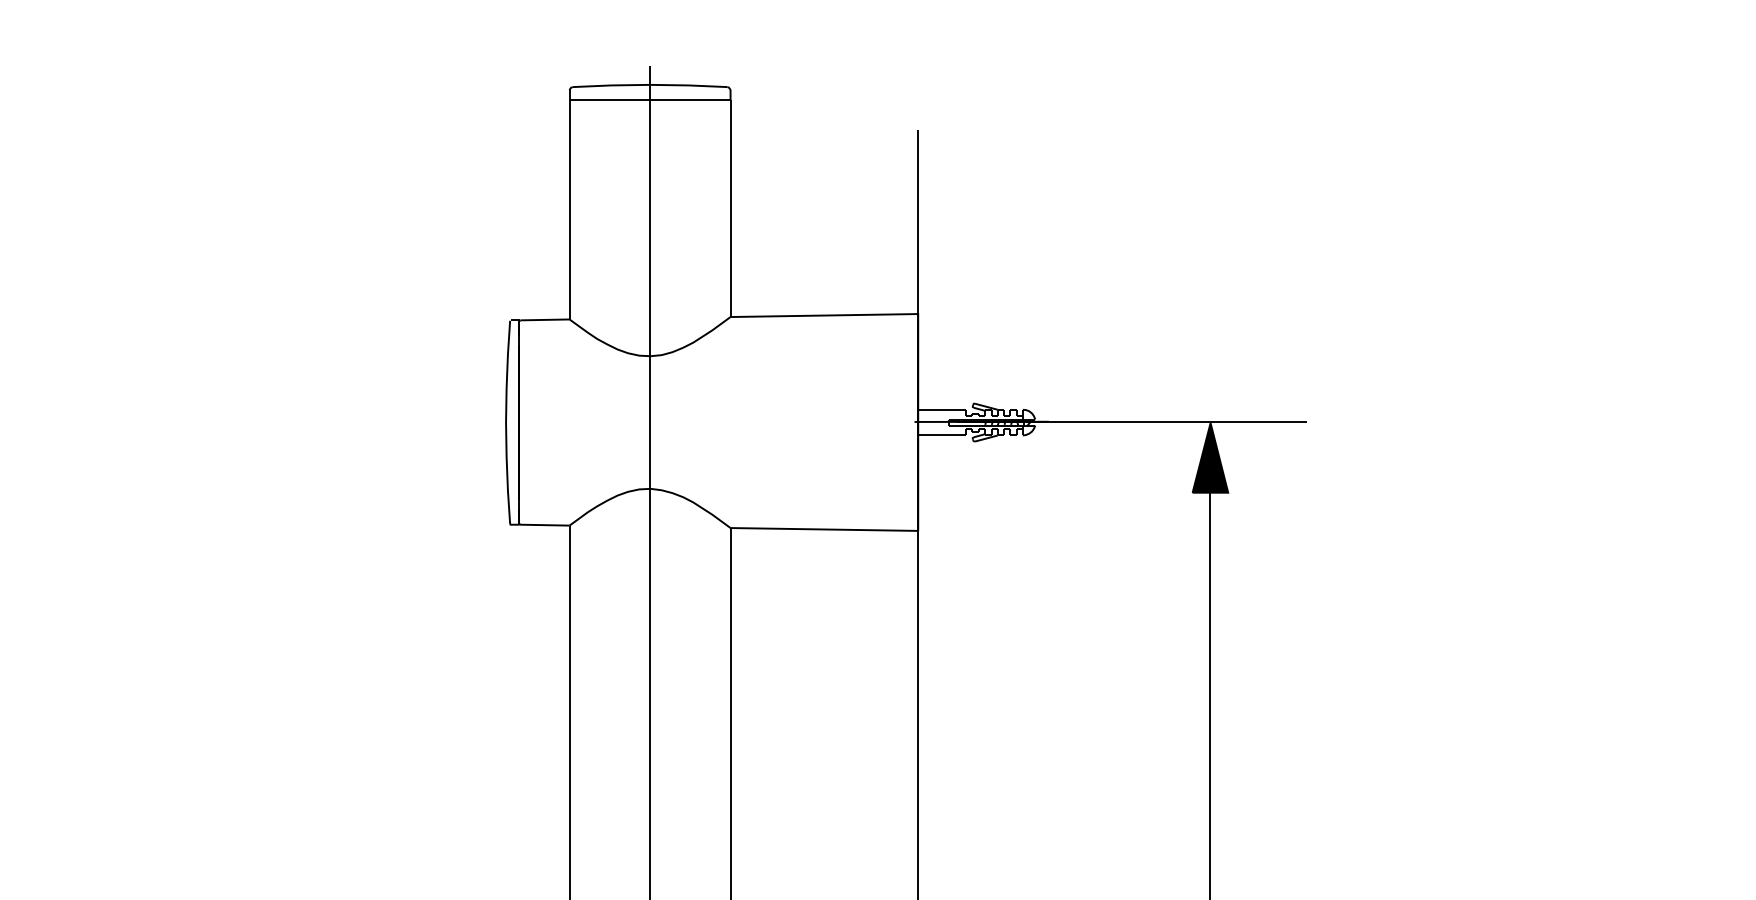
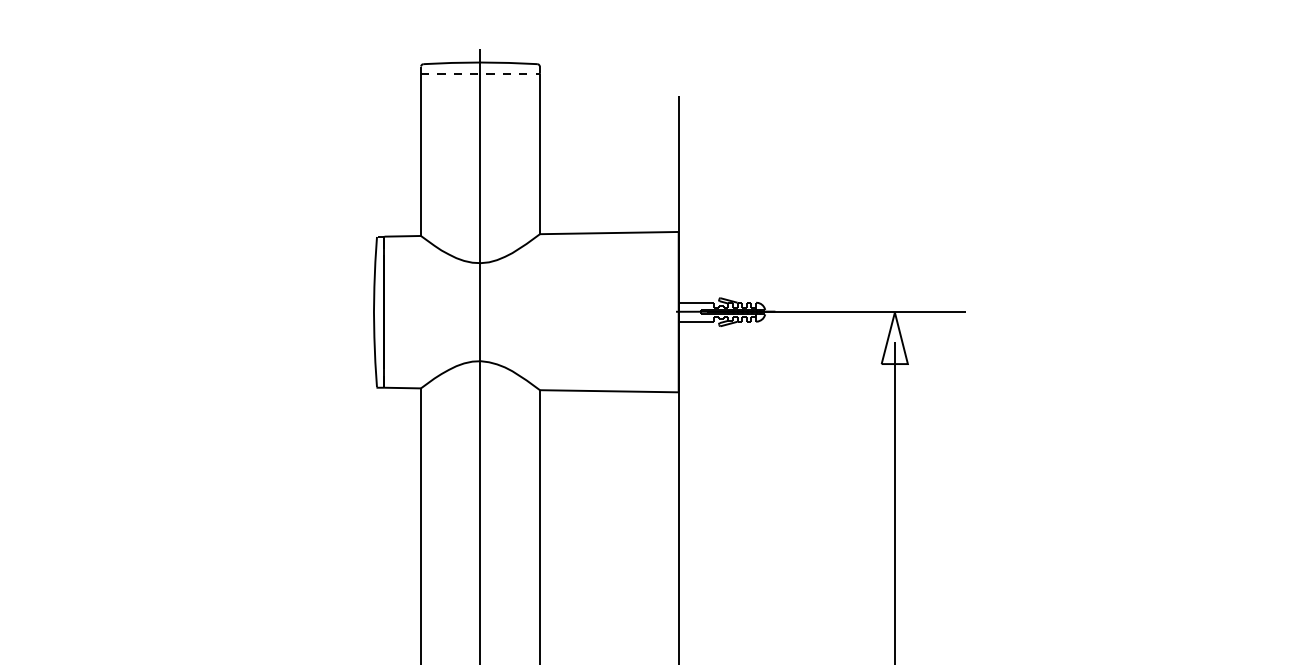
line: (650, 100) -> (480, 74), solid -> dashed
fill: (1210, 457) -> (894, 338), removed

